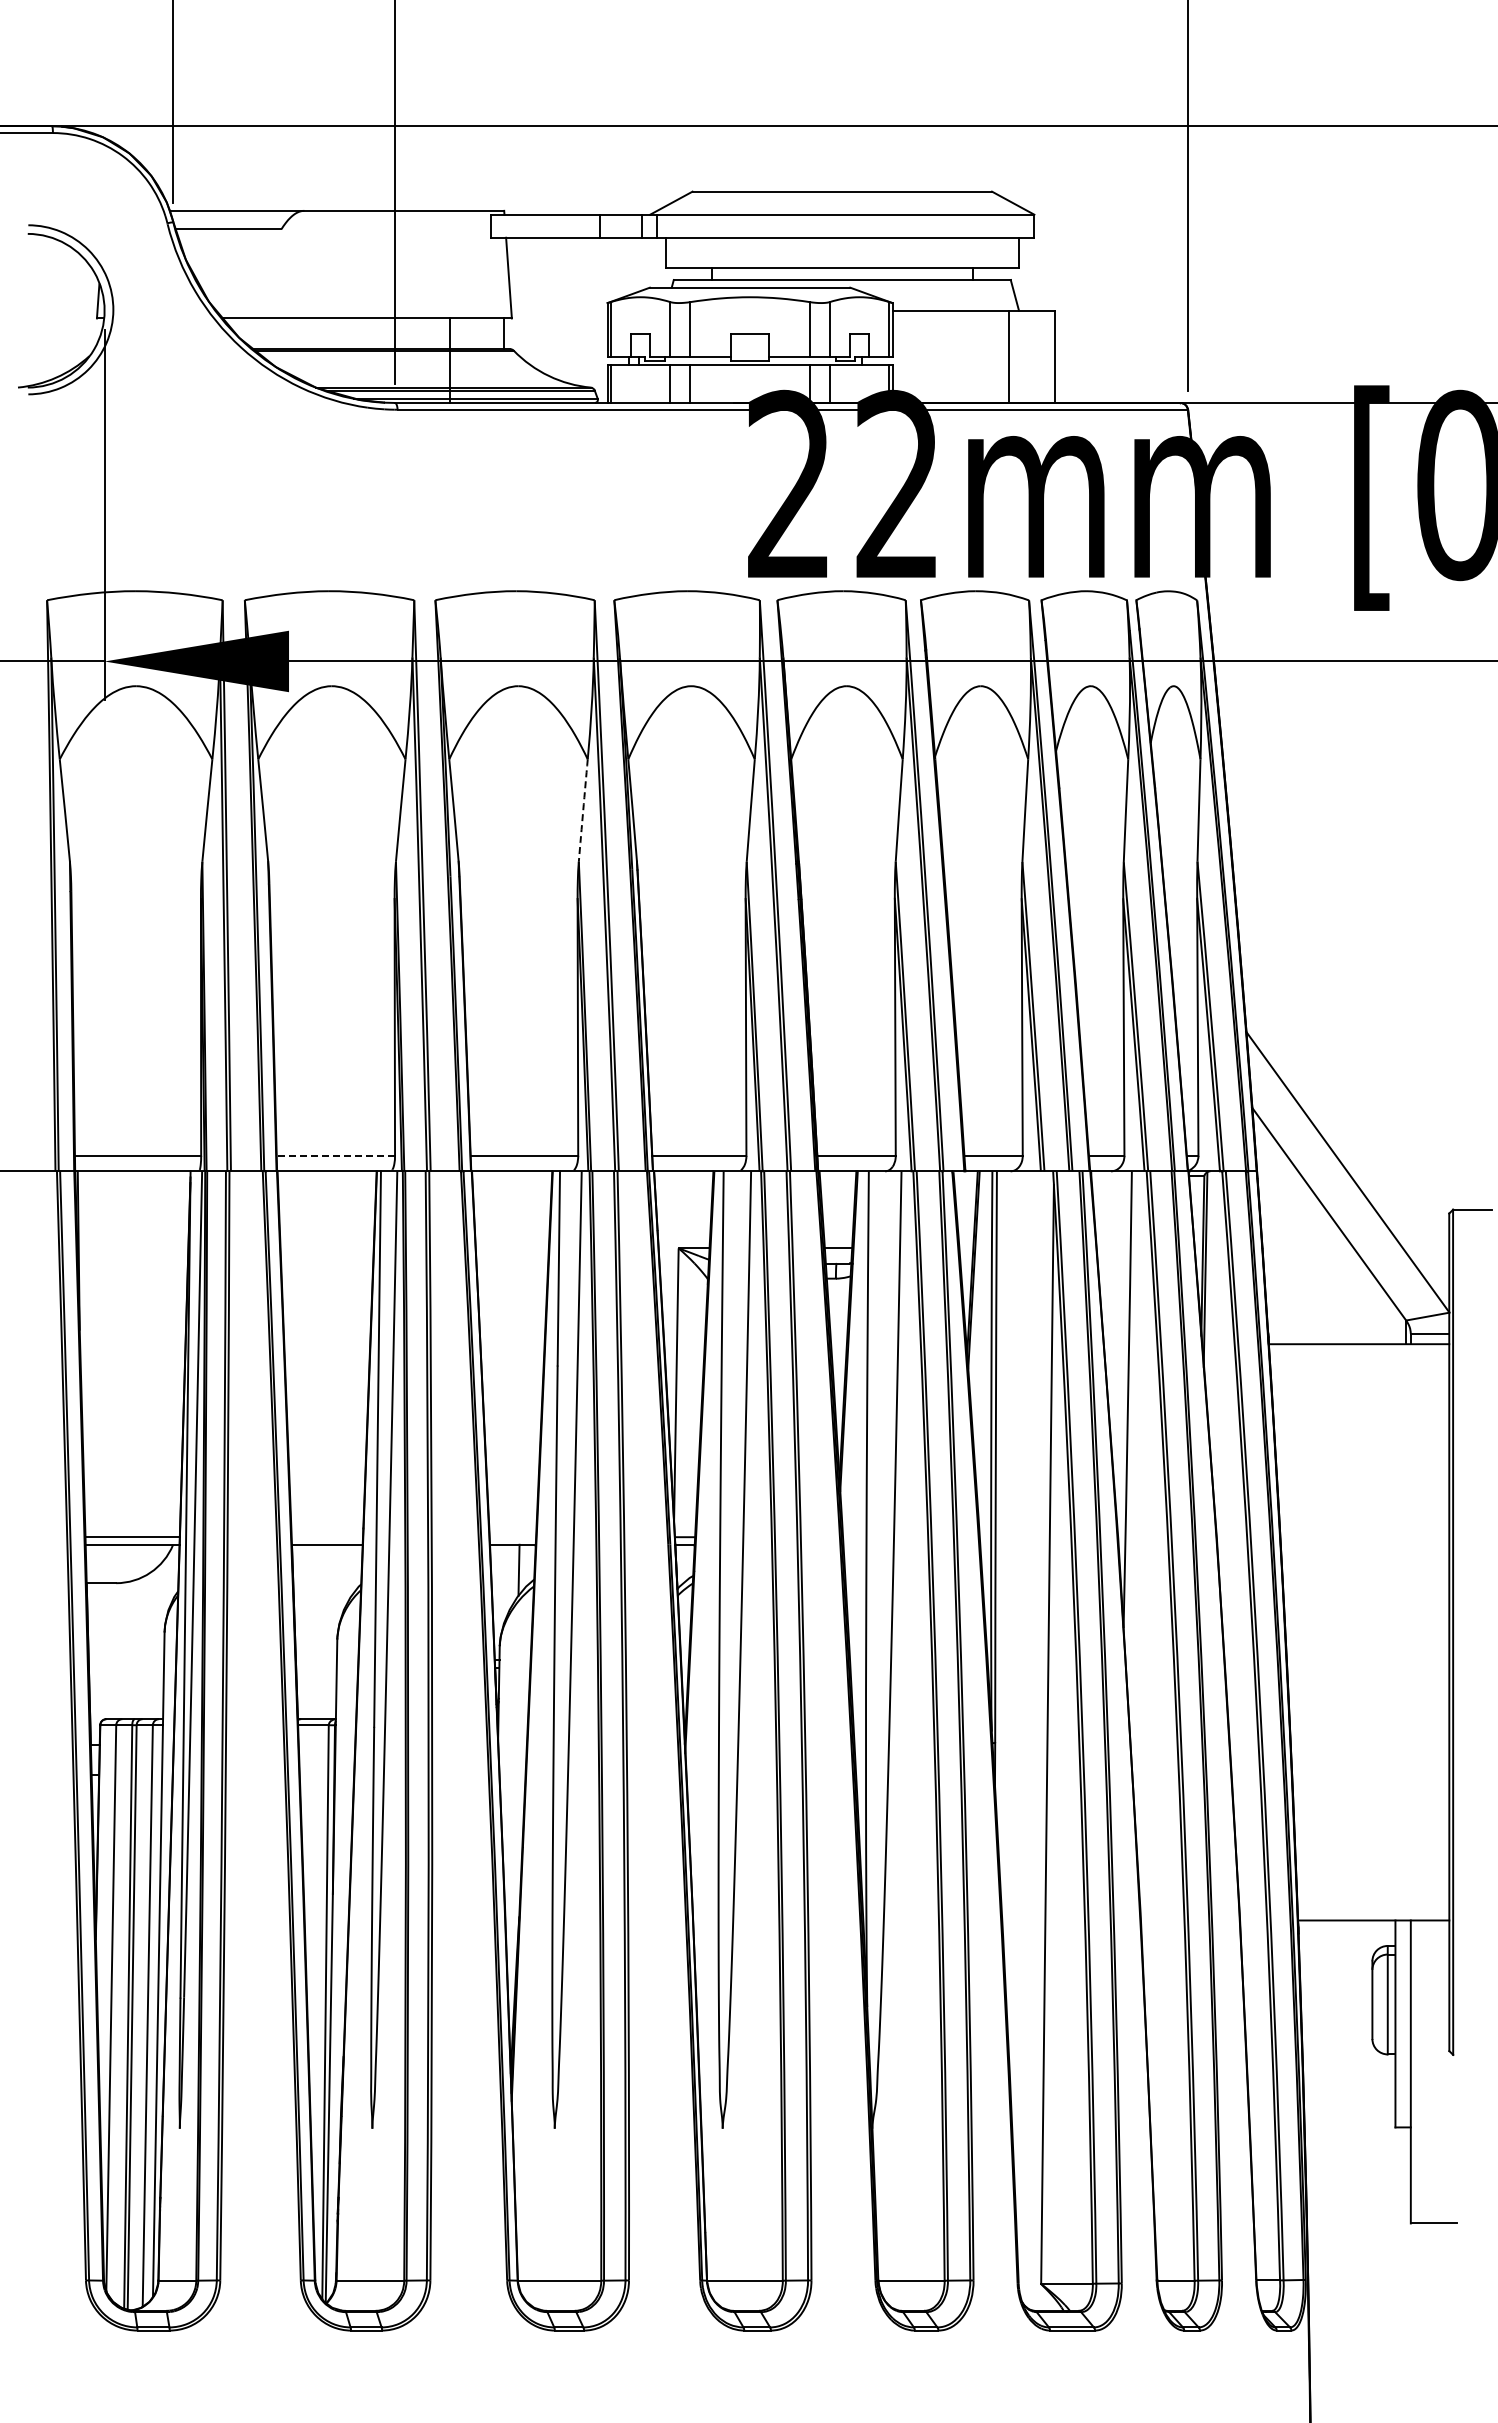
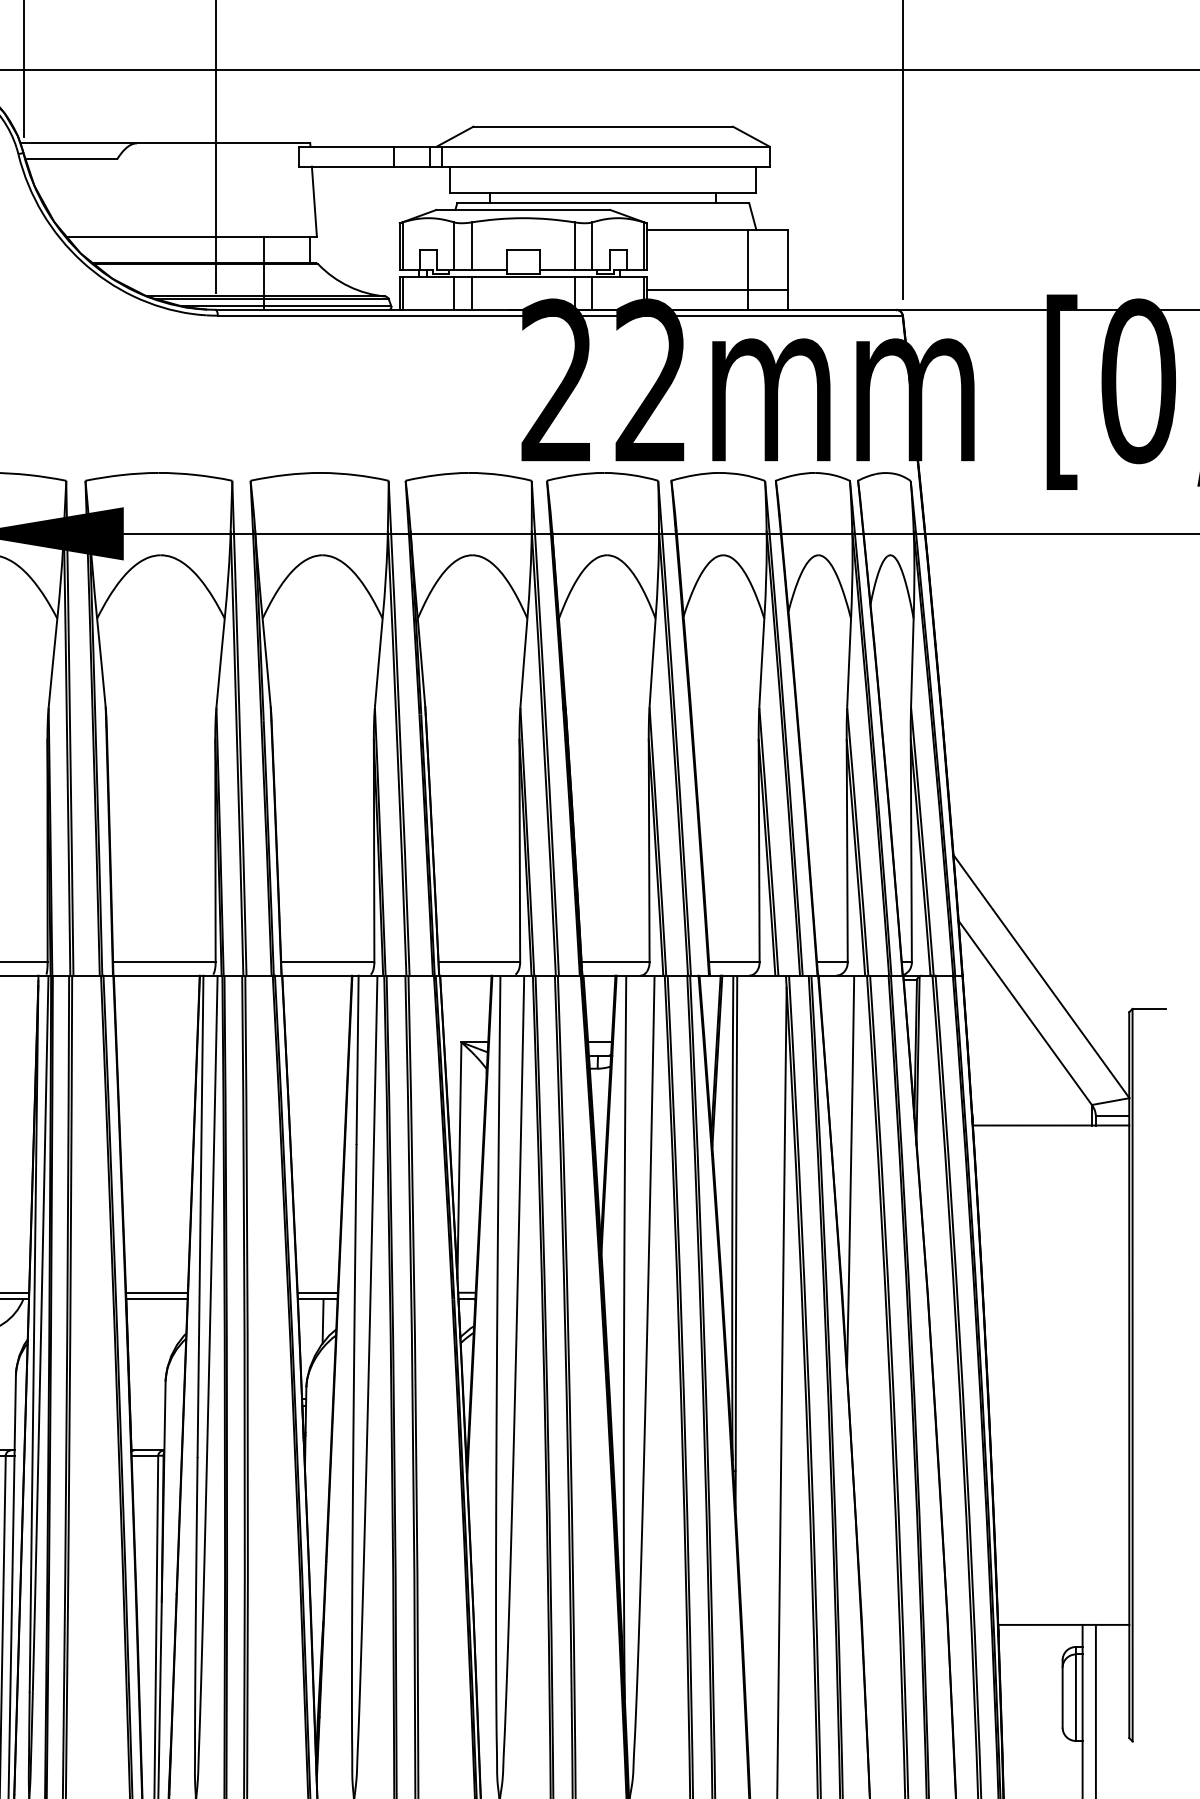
line: (973, 379) -> (716, 289), added
arc: (583, 810) -> (378, 662), dashed -> solid
line: (335, 1155) -> (164, 961), dashed -> solid
line: (327, 1537) -> (157, 1293), added
line: (512, 1537) -> (317, 1293), added

